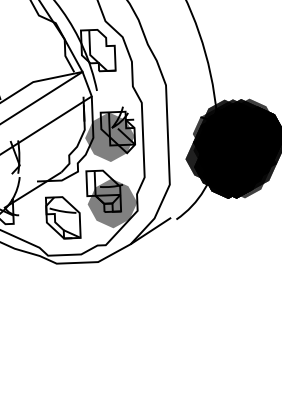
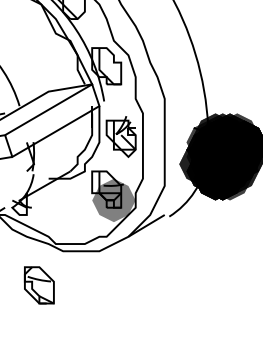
fill: (109, 137) -> (113, 142), removed
part: (62, 218) -> (38, 285), moved

